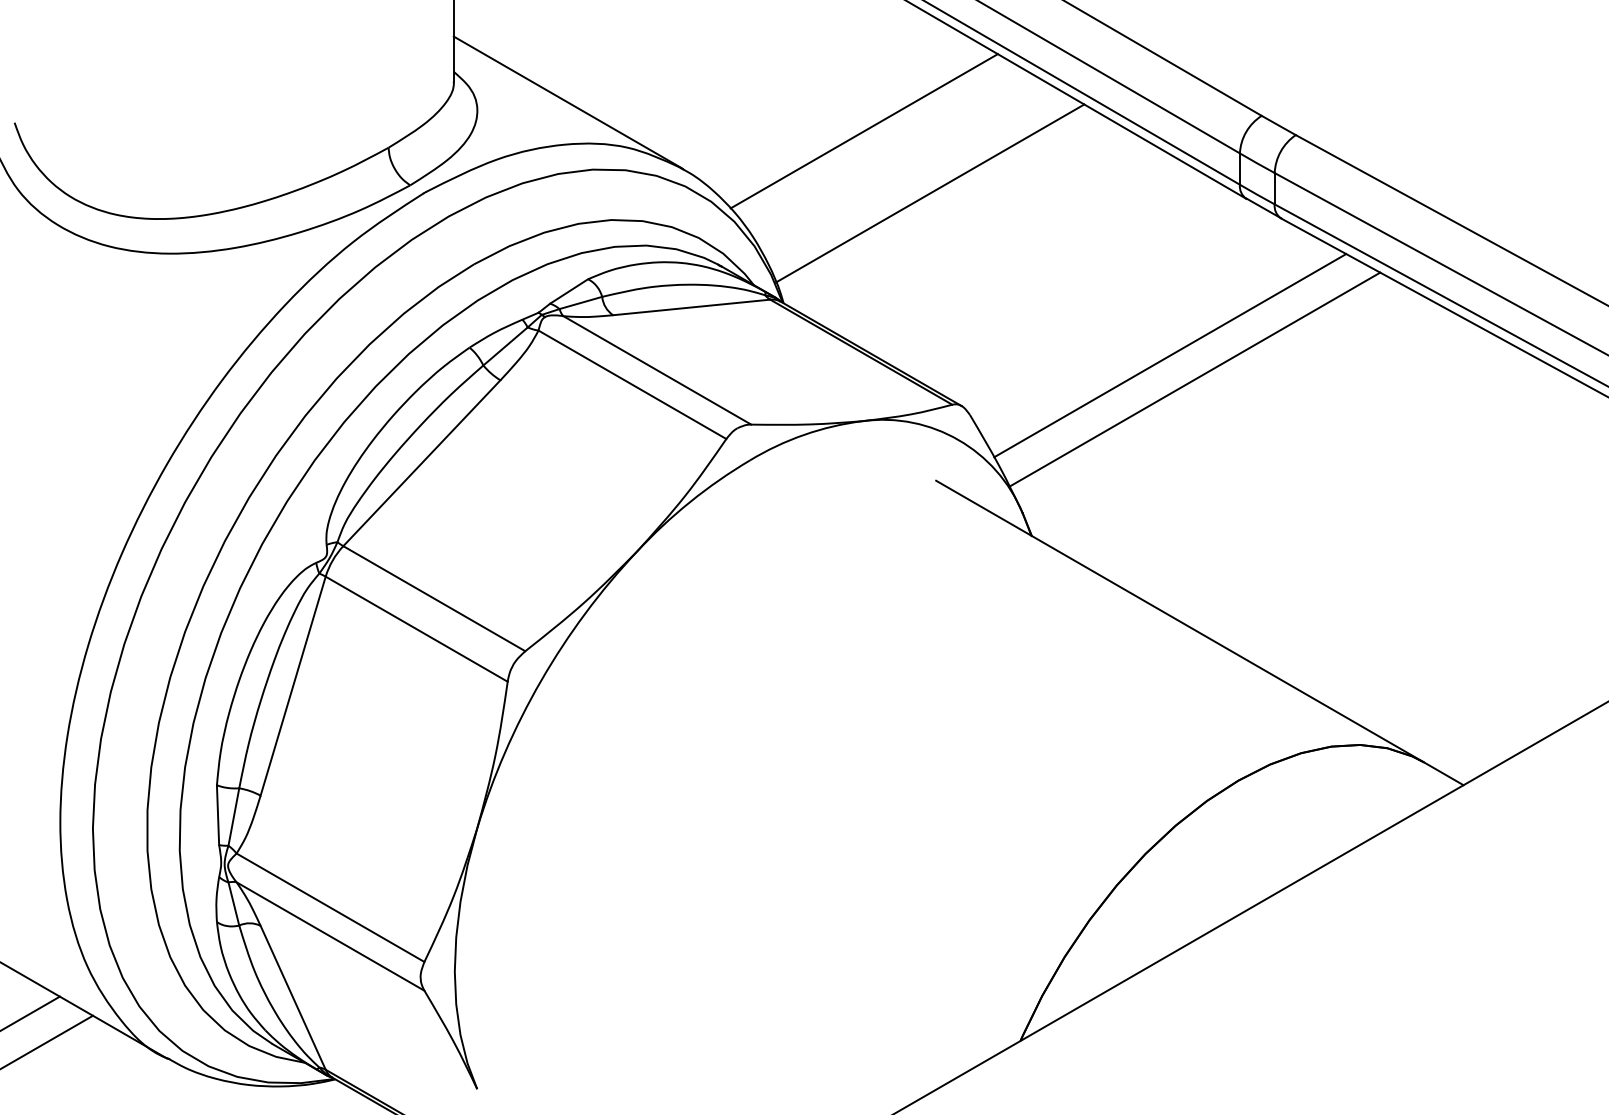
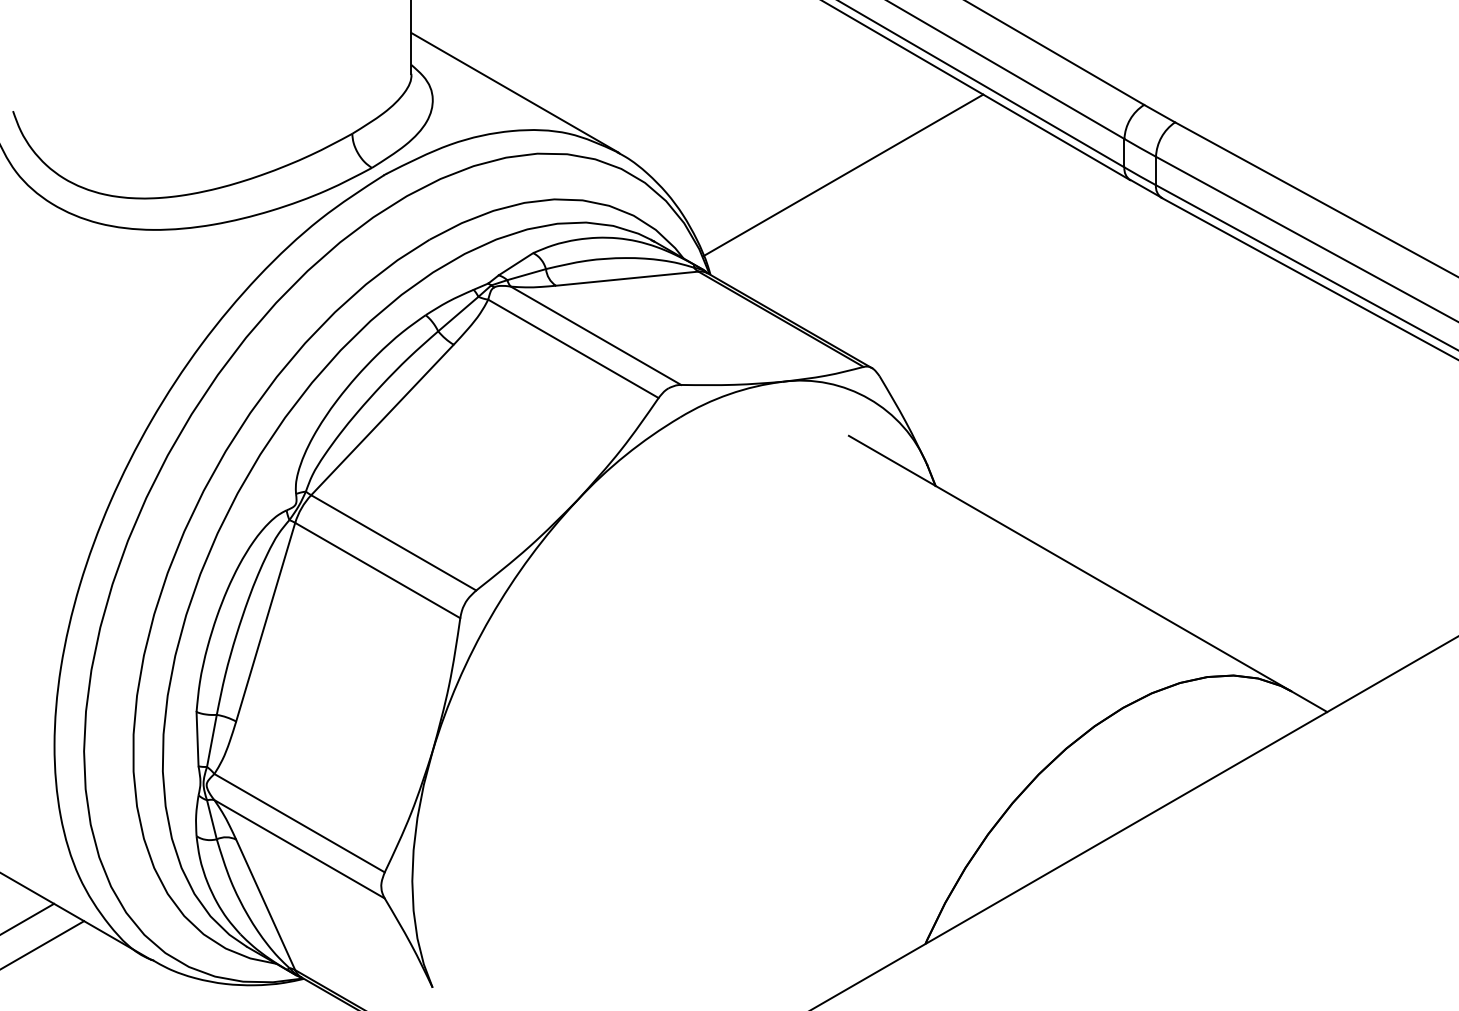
line: (864, 130) -> (783, 118), removed
line: (1169, 355) -> (1060, 322), removed
line: (1194, 379) -> (1083, 344), removed

